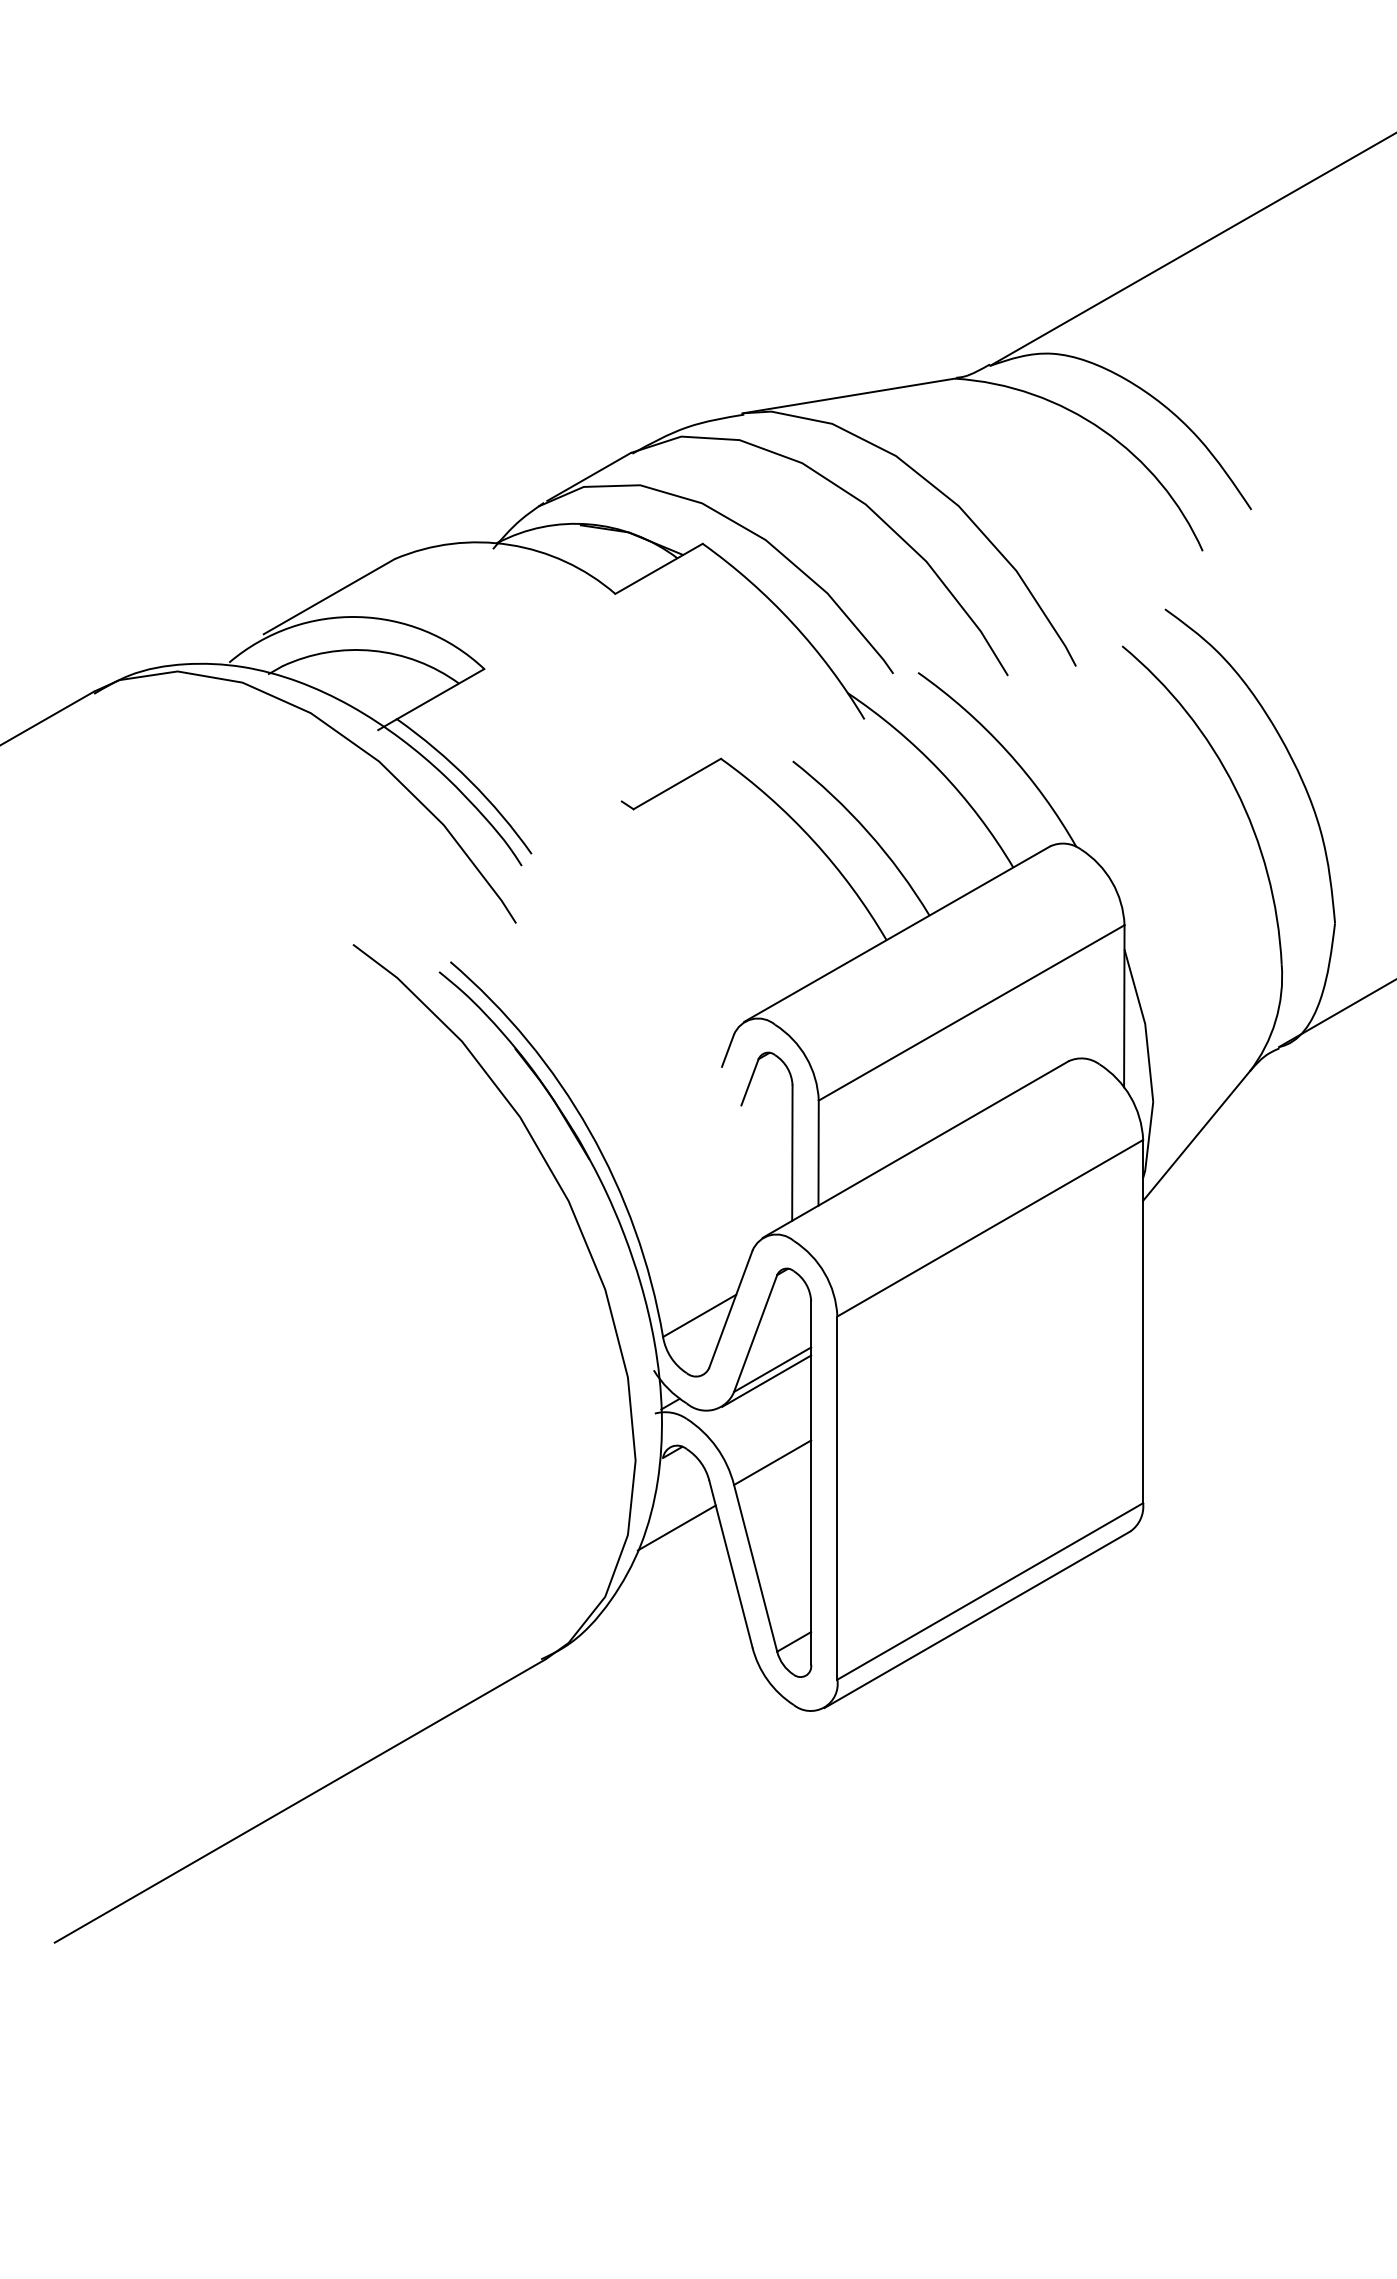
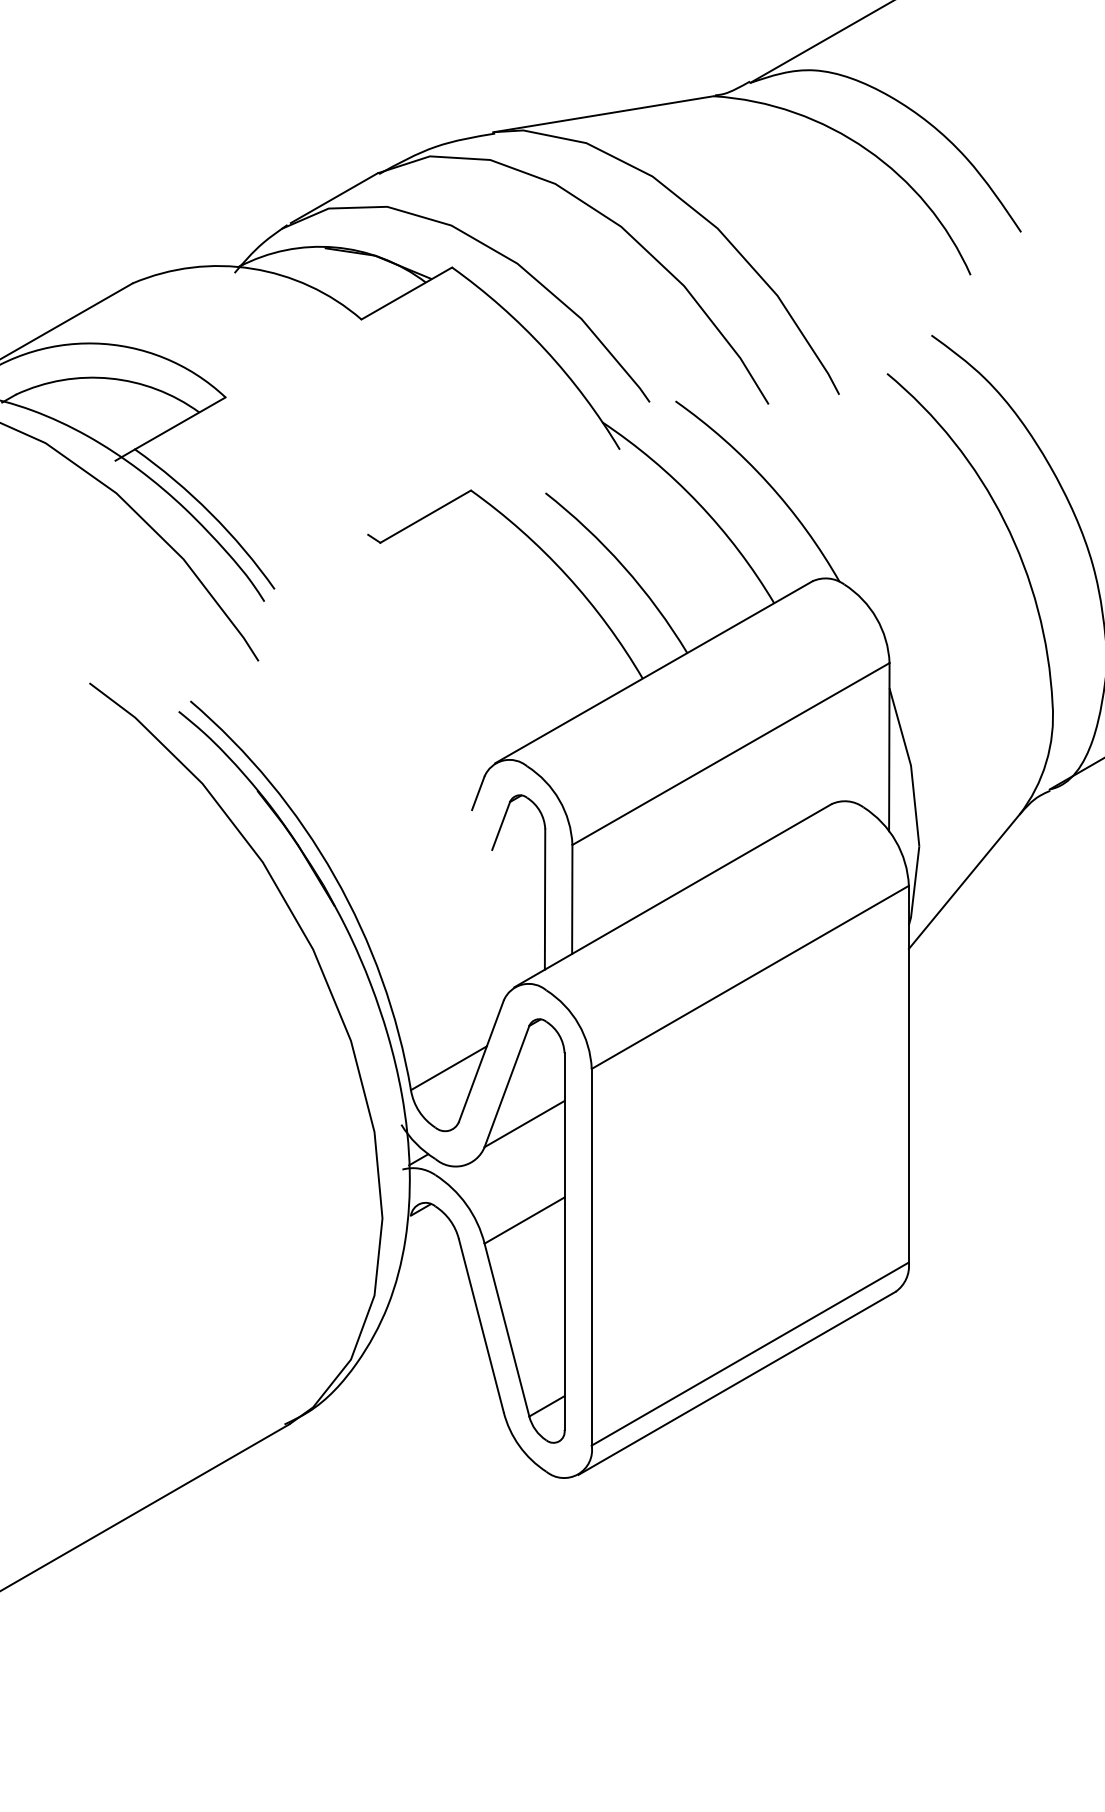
line: (766, 1380) -> (518, 1135), removed
line: (676, 1527) -> (424, 1287), removed

